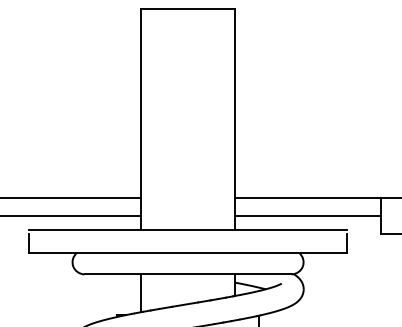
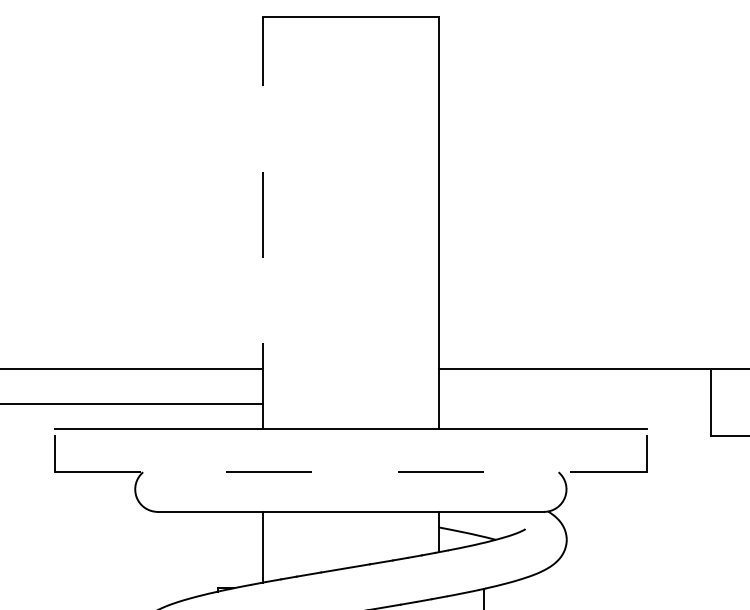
line: (140, 119) -> (262, 222), solid -> dashed
line: (308, 216) -> (575, 403), removed
line: (188, 253) -> (351, 472), solid -> dashed

